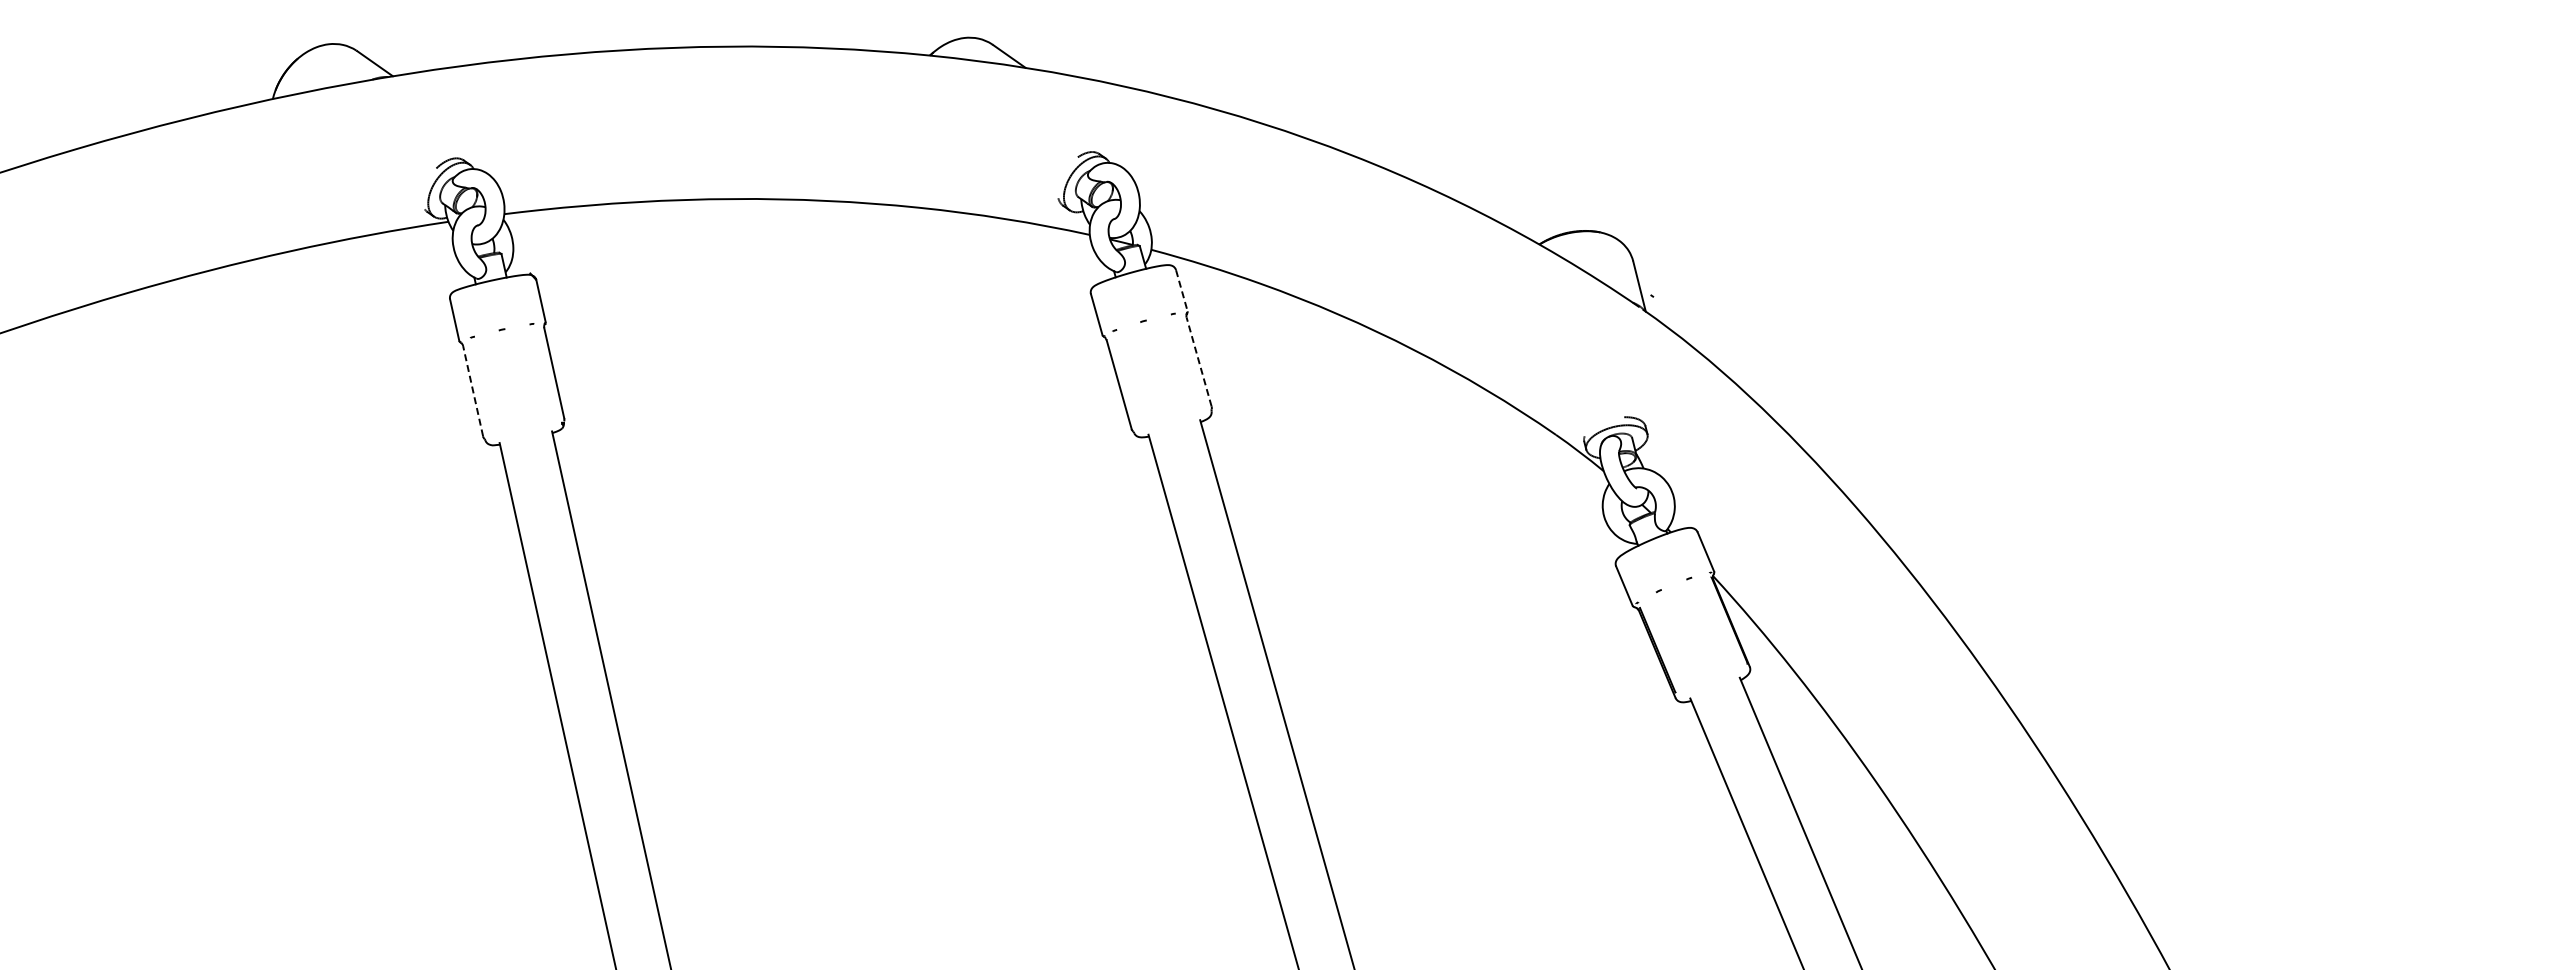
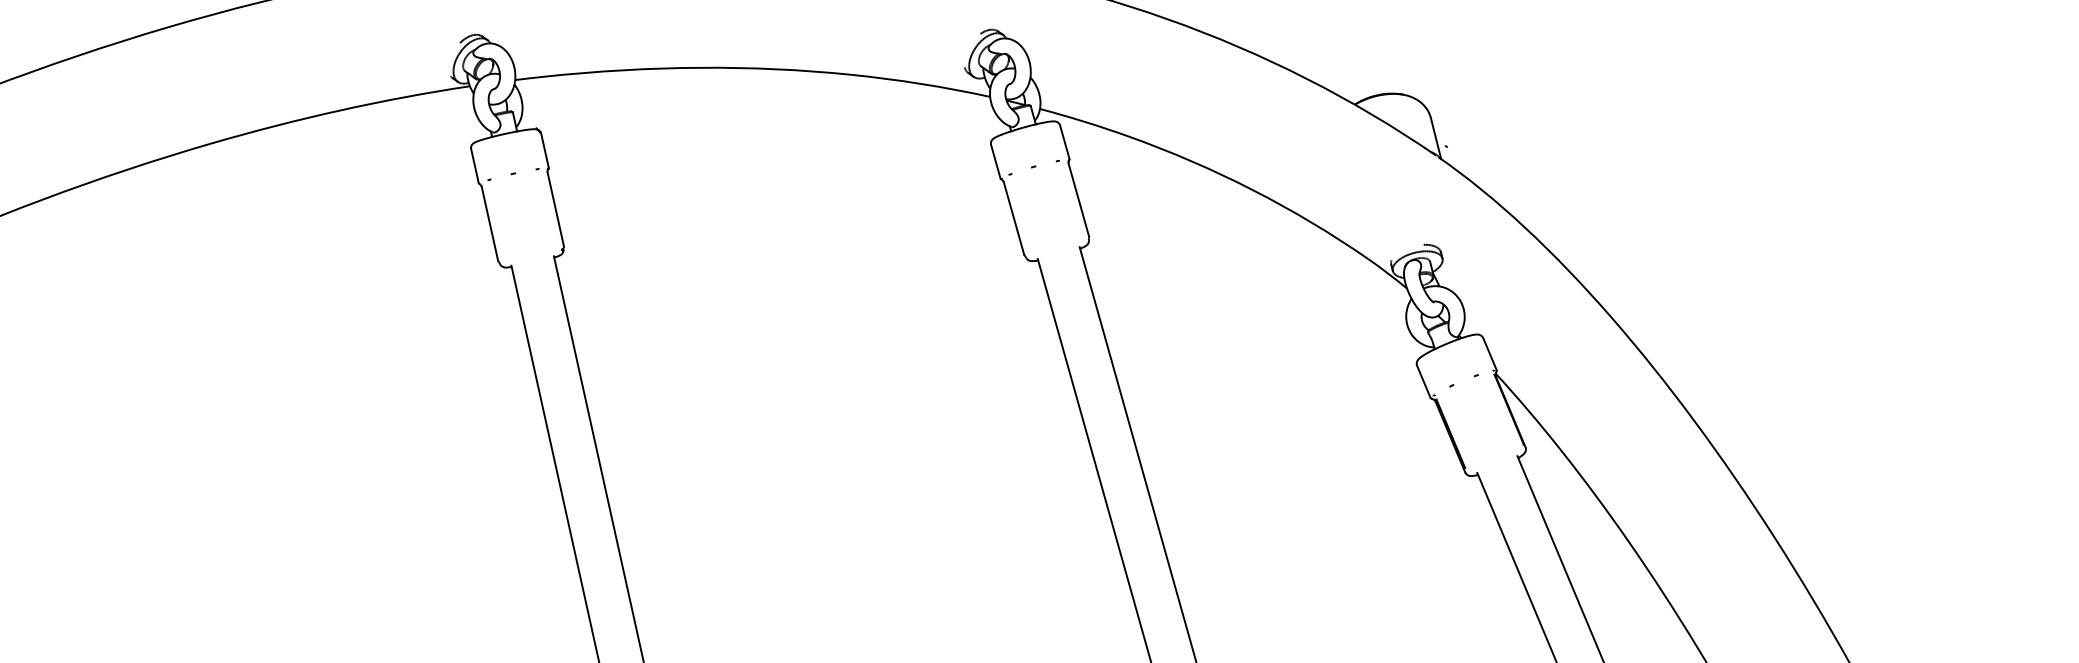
line: (1181, 291) -> (1064, 142), dashed -> solid
line: (1198, 361) -> (1078, 199), dashed -> solid
line: (473, 390) -> (490, 223), dashed -> solid

